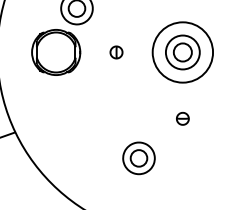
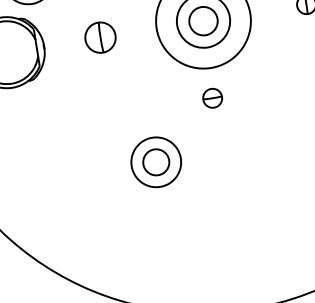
part: (116, 52) -> (100, 37), size x1.6
part: (182, 118) -> (212, 97), moved
part: (138, 158) -> (155, 162), moved

